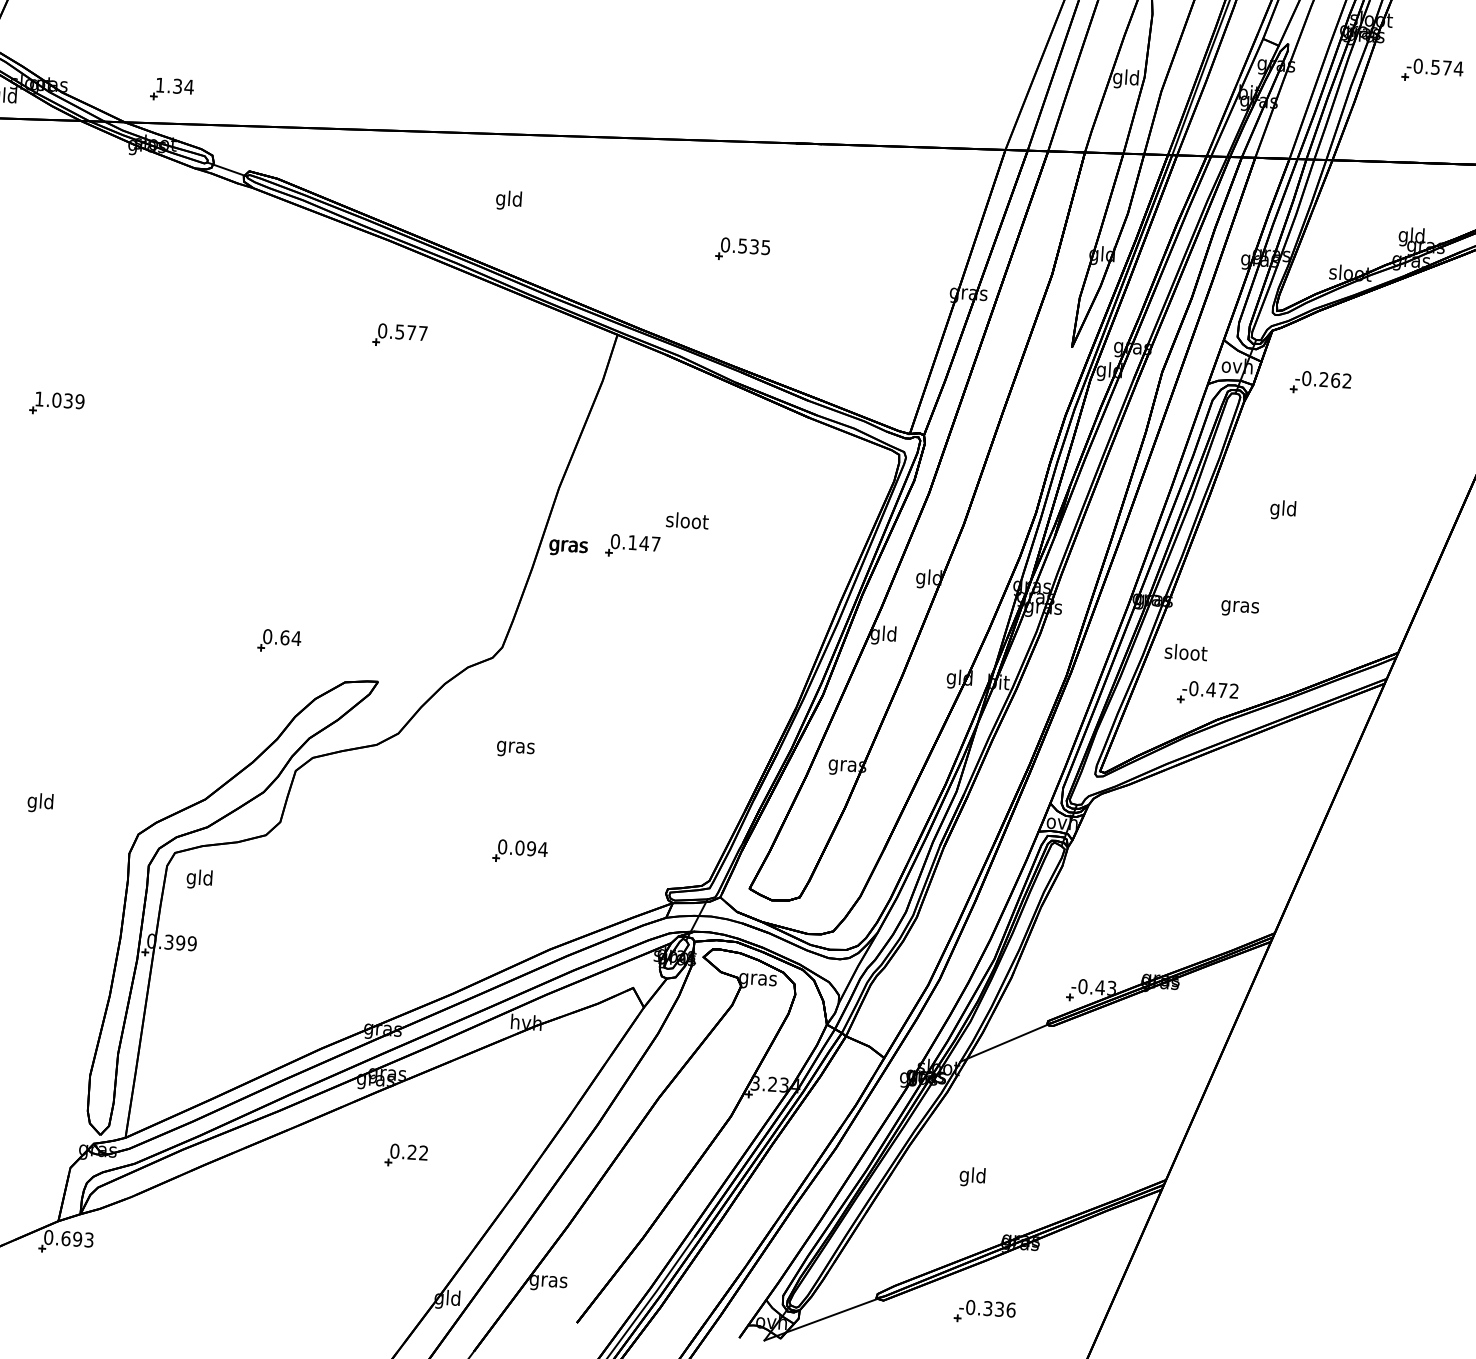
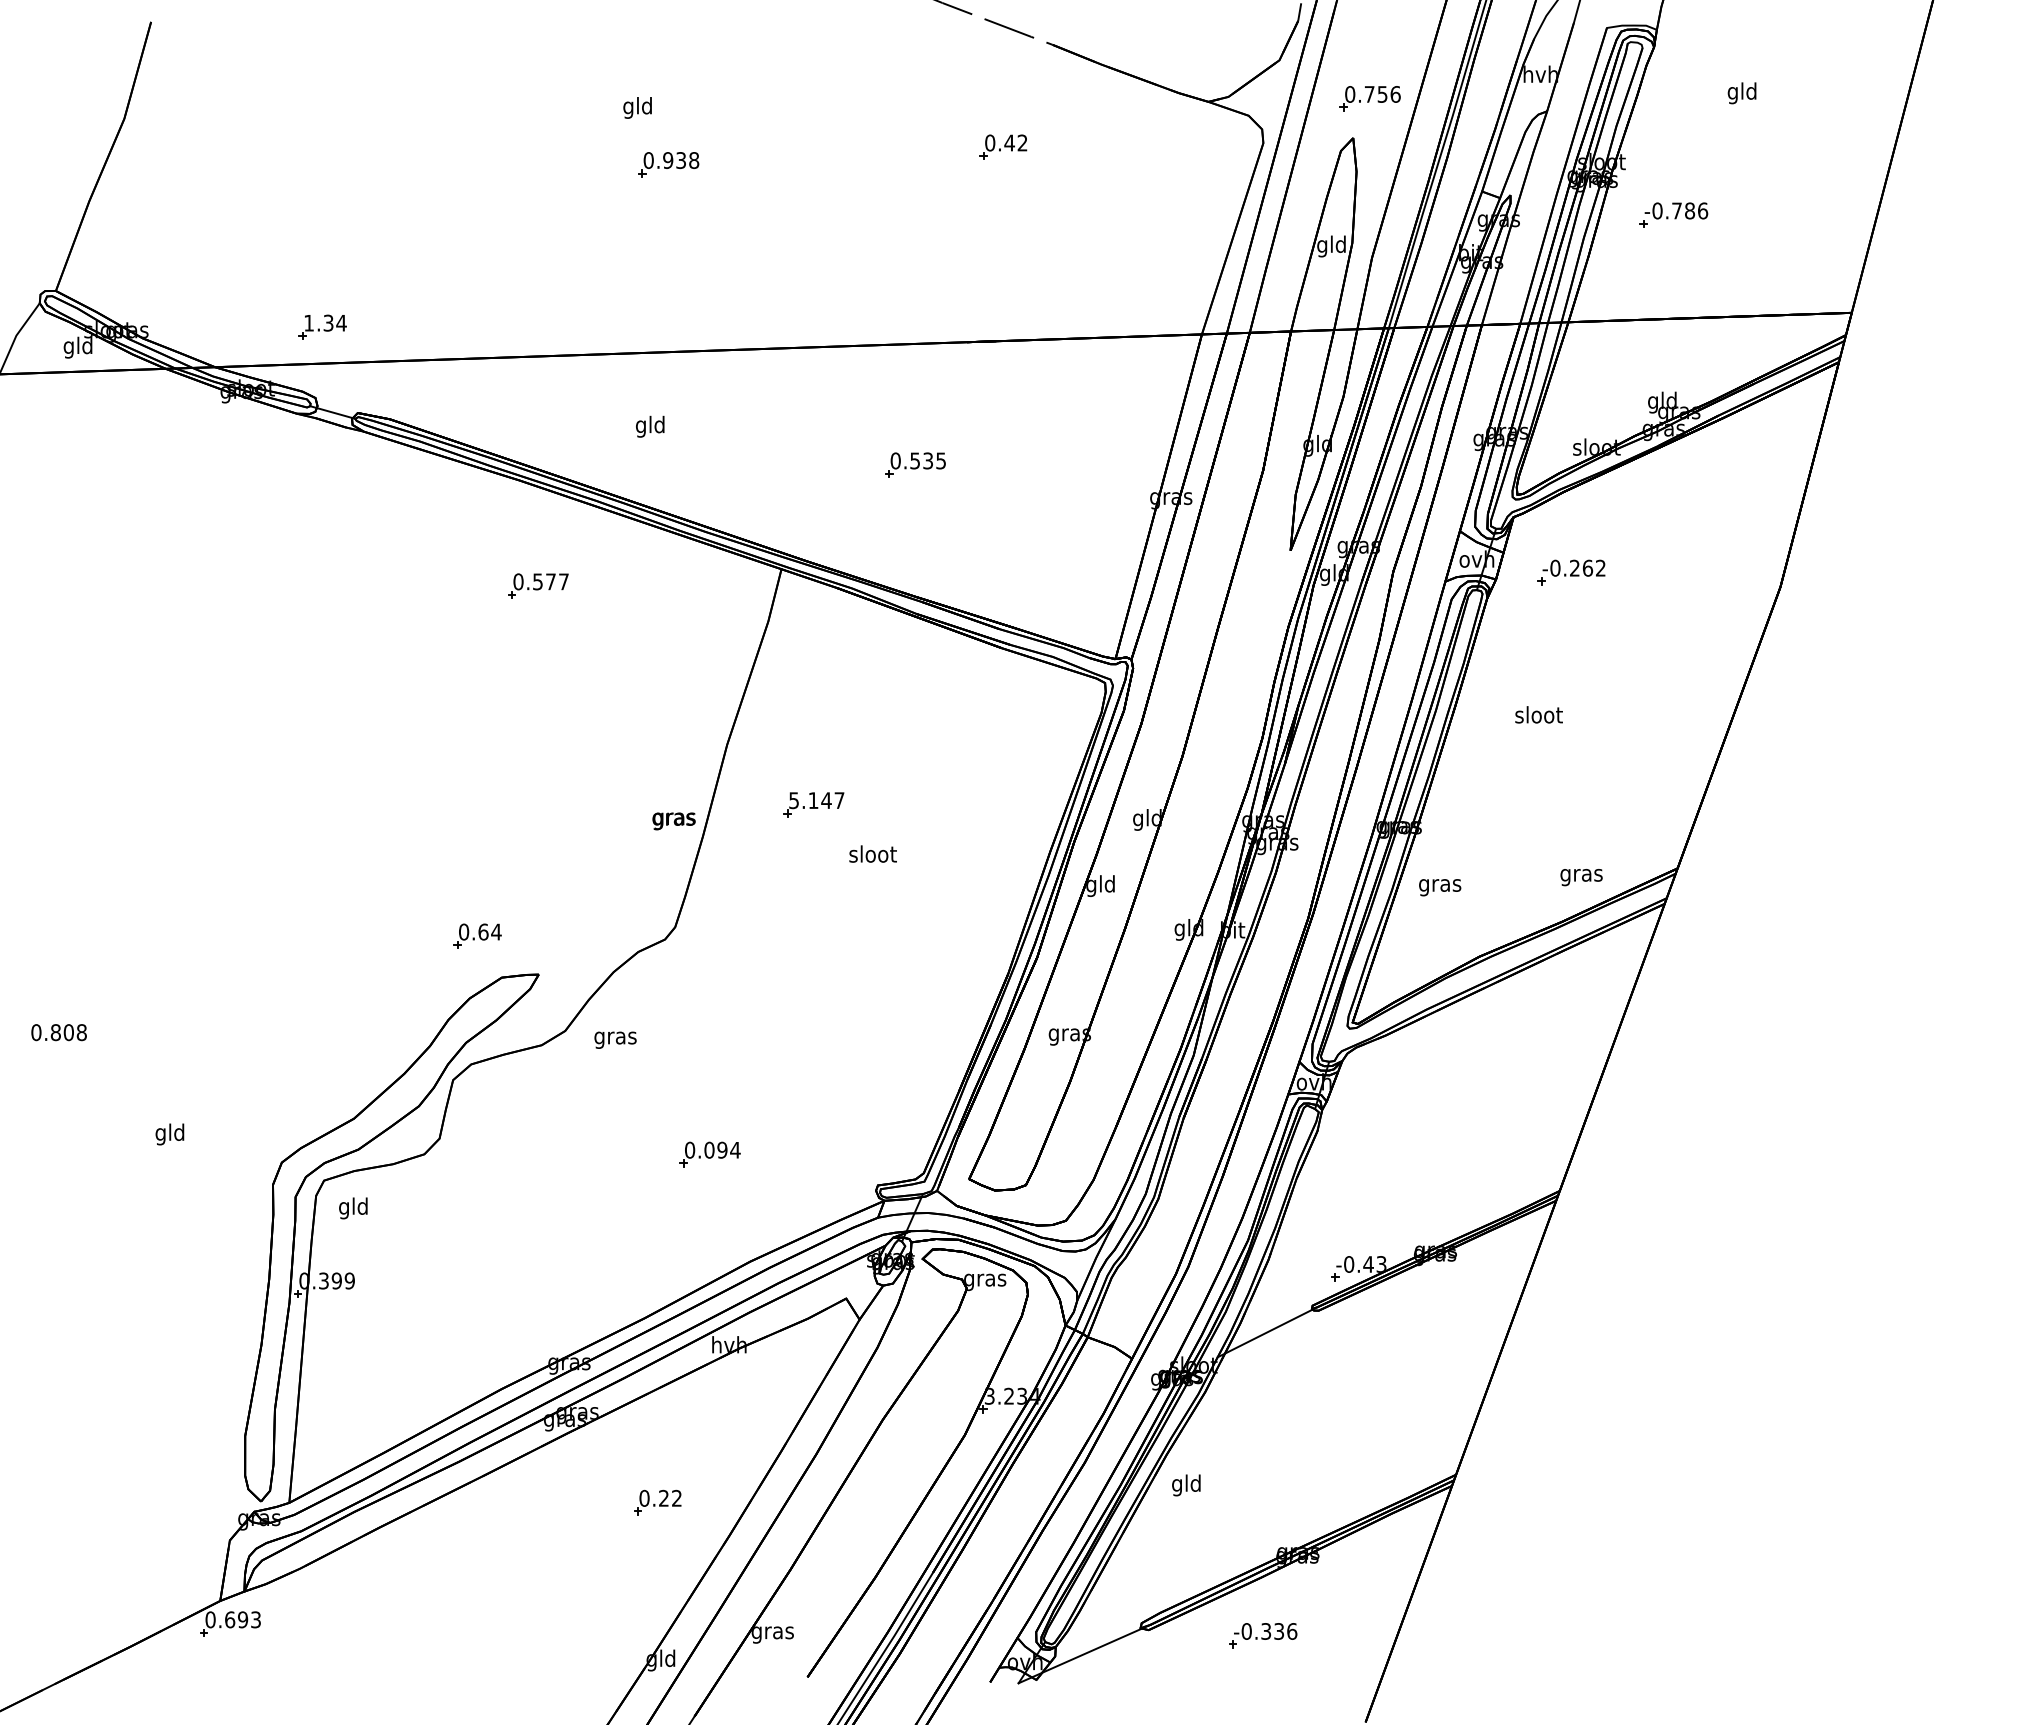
text: (1447, 67) -> (1690, 210), -0.574 -> -0.786
part: (172, 88) -> (322, 326), moved
part: (56, 403) -> (159, 686), removed
text: (1283, 509) -> (1538, 716), gld -> sloot
text: (686, 520) -> (872, 853), moved
text: (615, 541) -> (794, 800), 0.147 -> 5.147
text: (568, 548) -> (673, 821), moved
text: (1240, 608) -> (1581, 877), moved
part: (279, 640) -> (477, 935), moved
text: (1186, 654) -> (1440, 885), sloot -> gras
part: (1207, 693) -> (1467, 927), removed
text: (515, 748) -> (615, 1039), moved
part: (406, 1155) -> (657, 1502), moved
text: (972, 1177) -> (1186, 1485), moved

